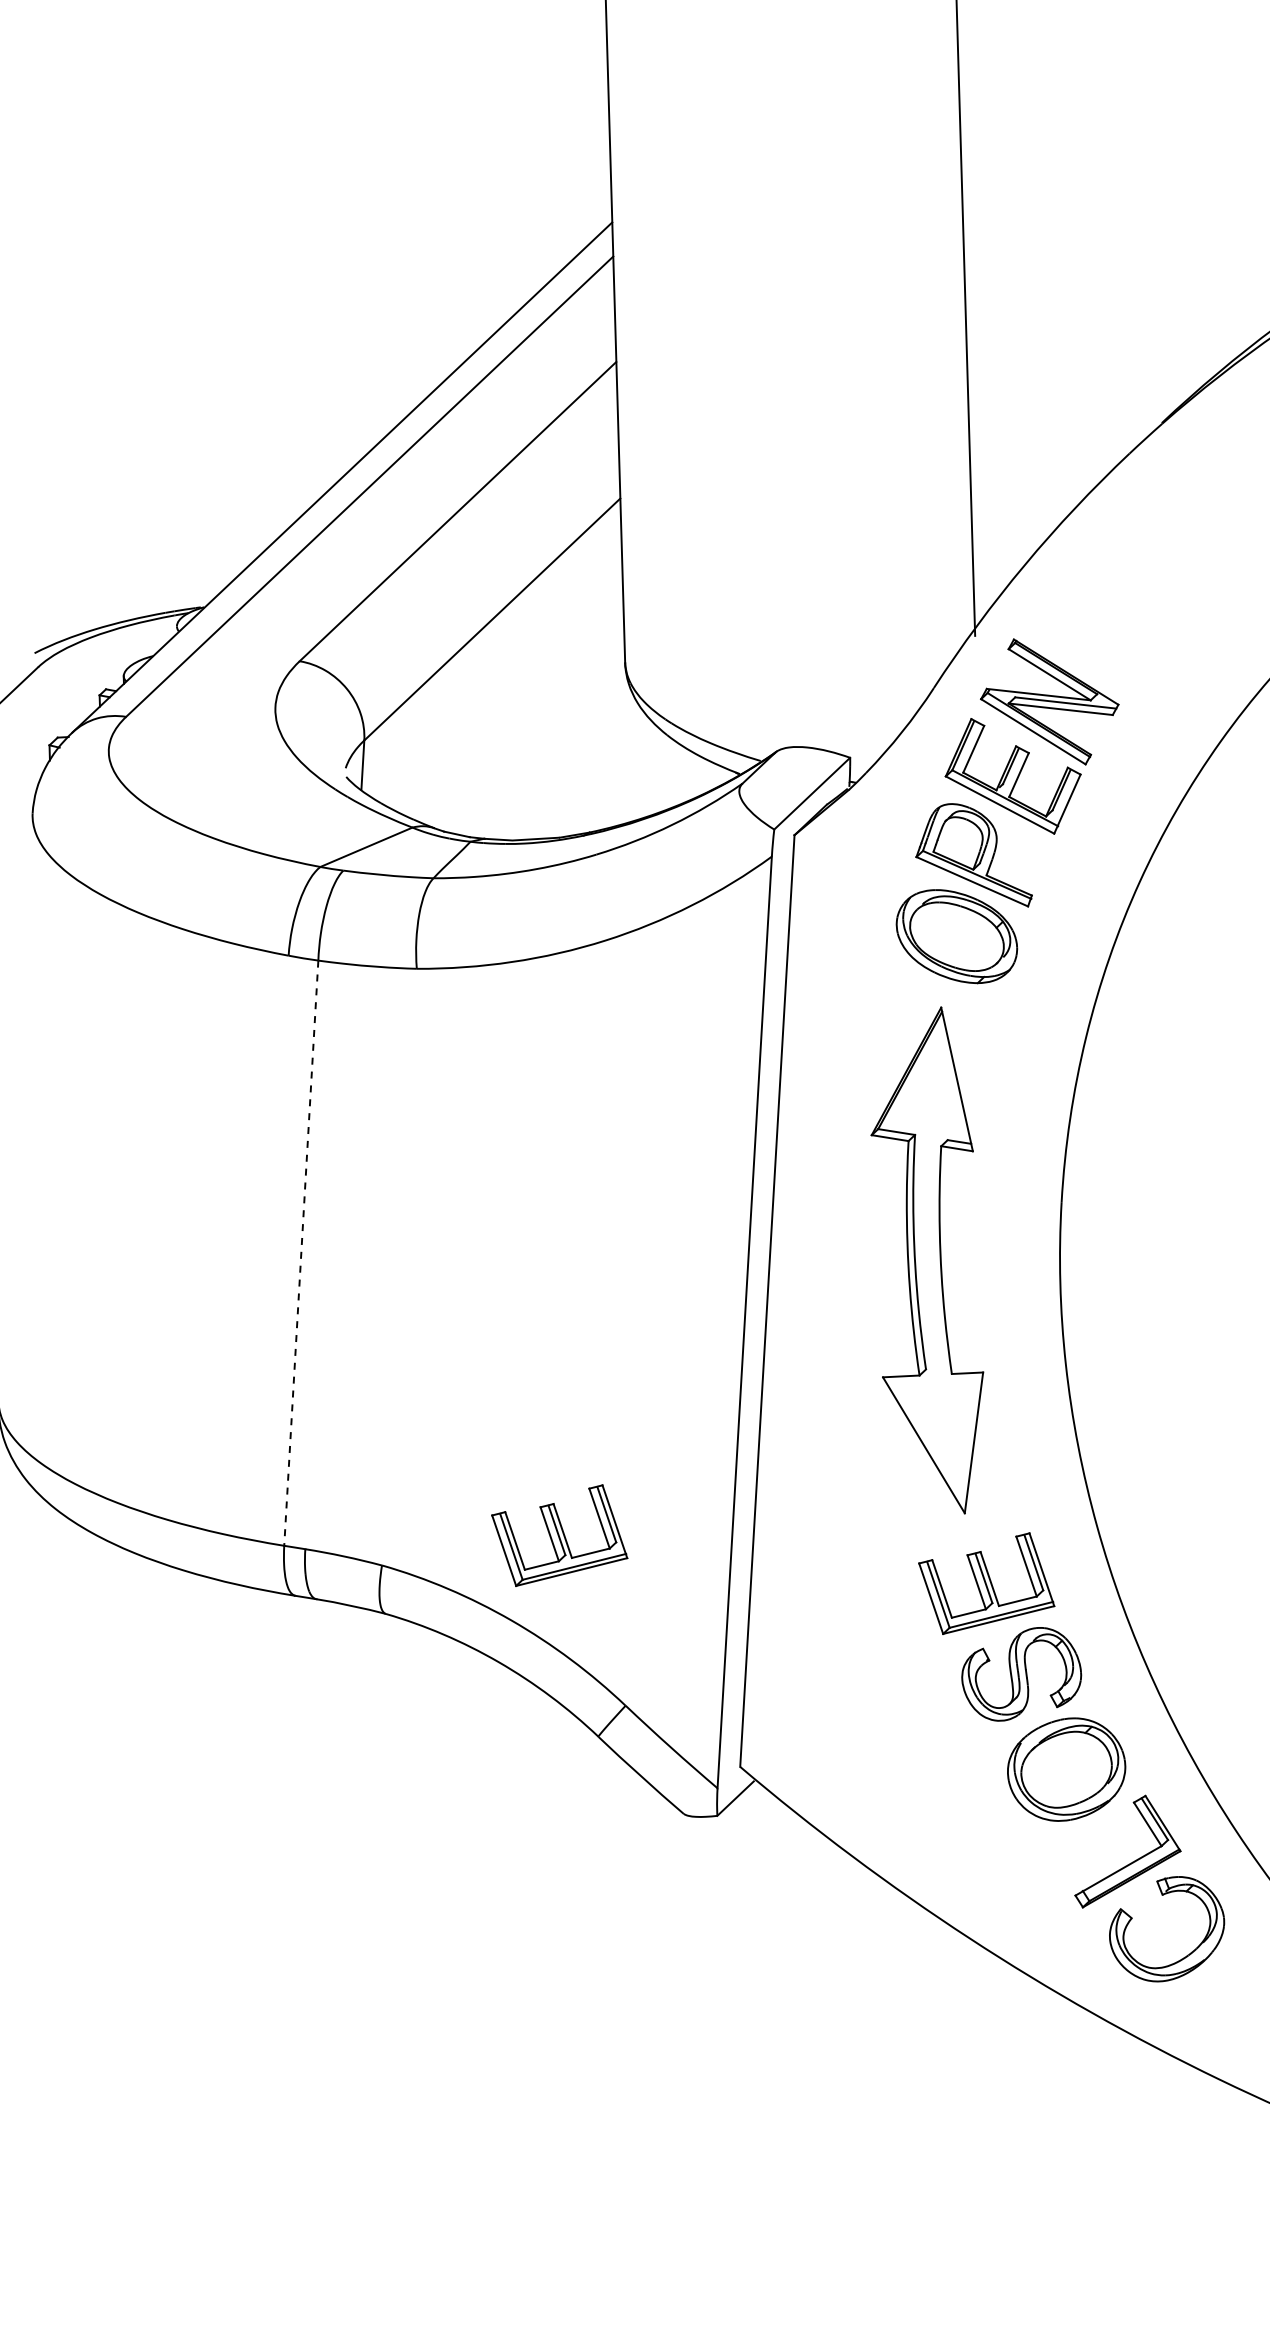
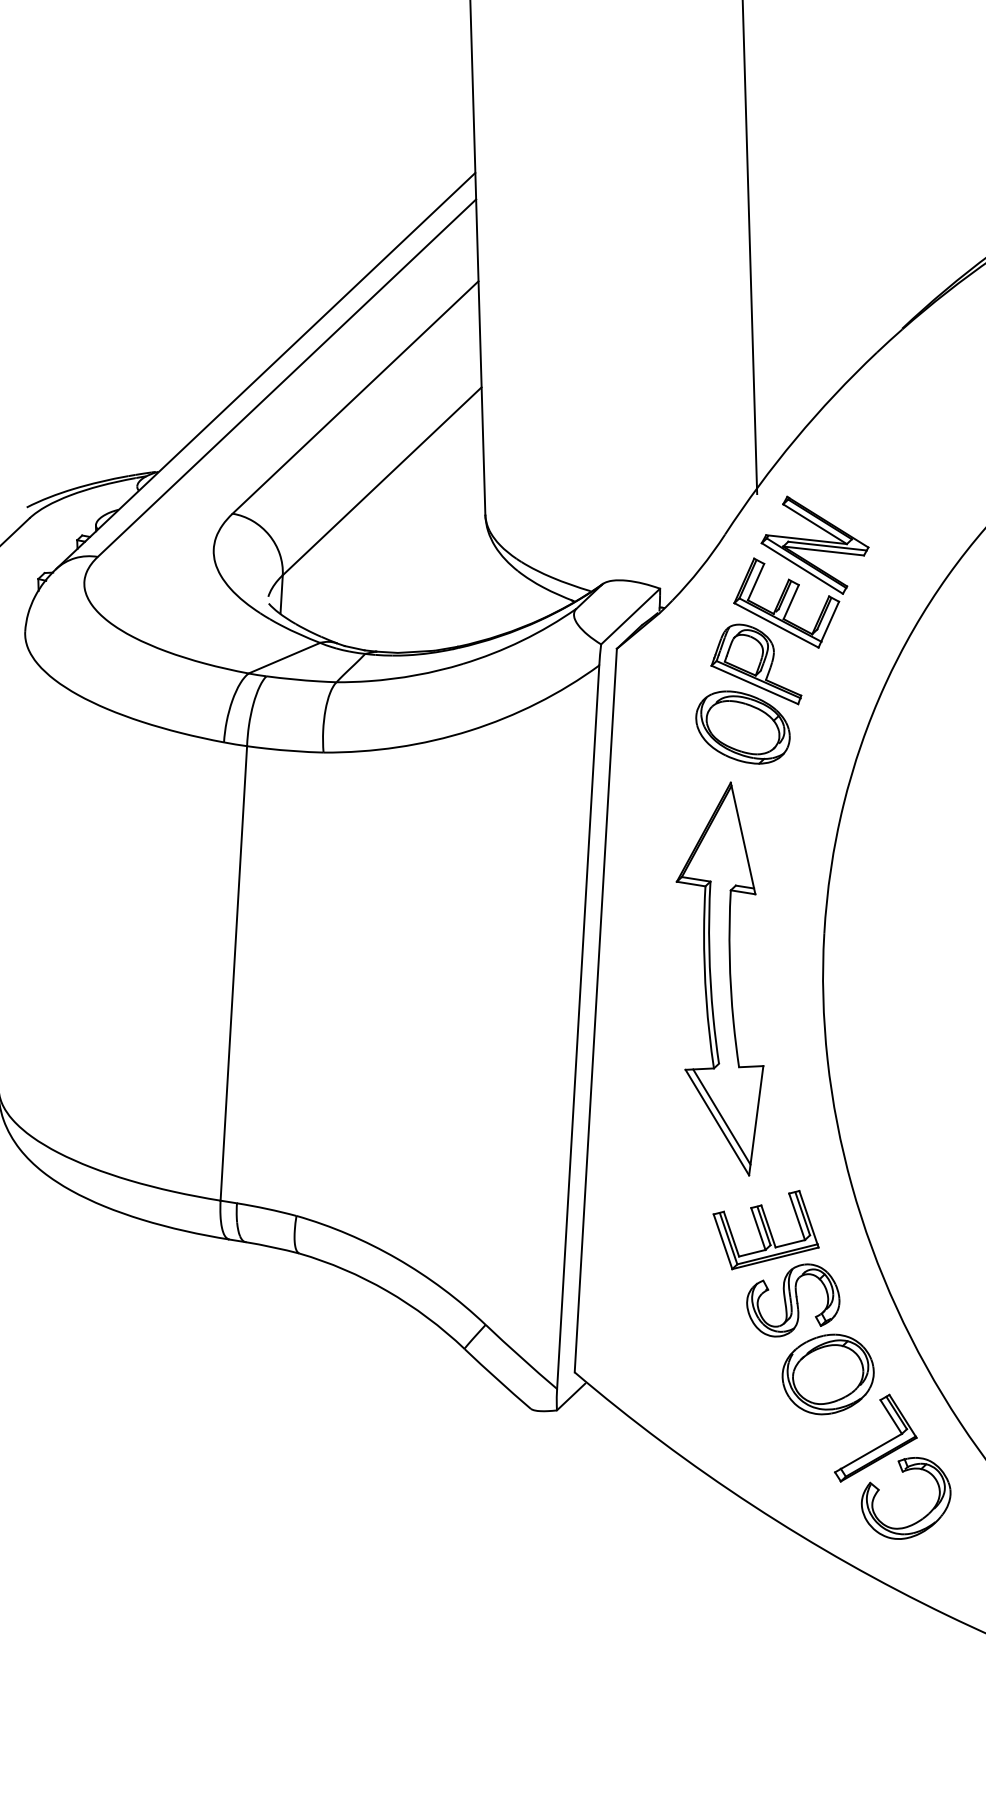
line: (301, 1253) -> (234, 973), dashed -> solid
line: (929, 1437) -> (721, 1116), added
part: (559, 1535) -> (434, 1192), removed

